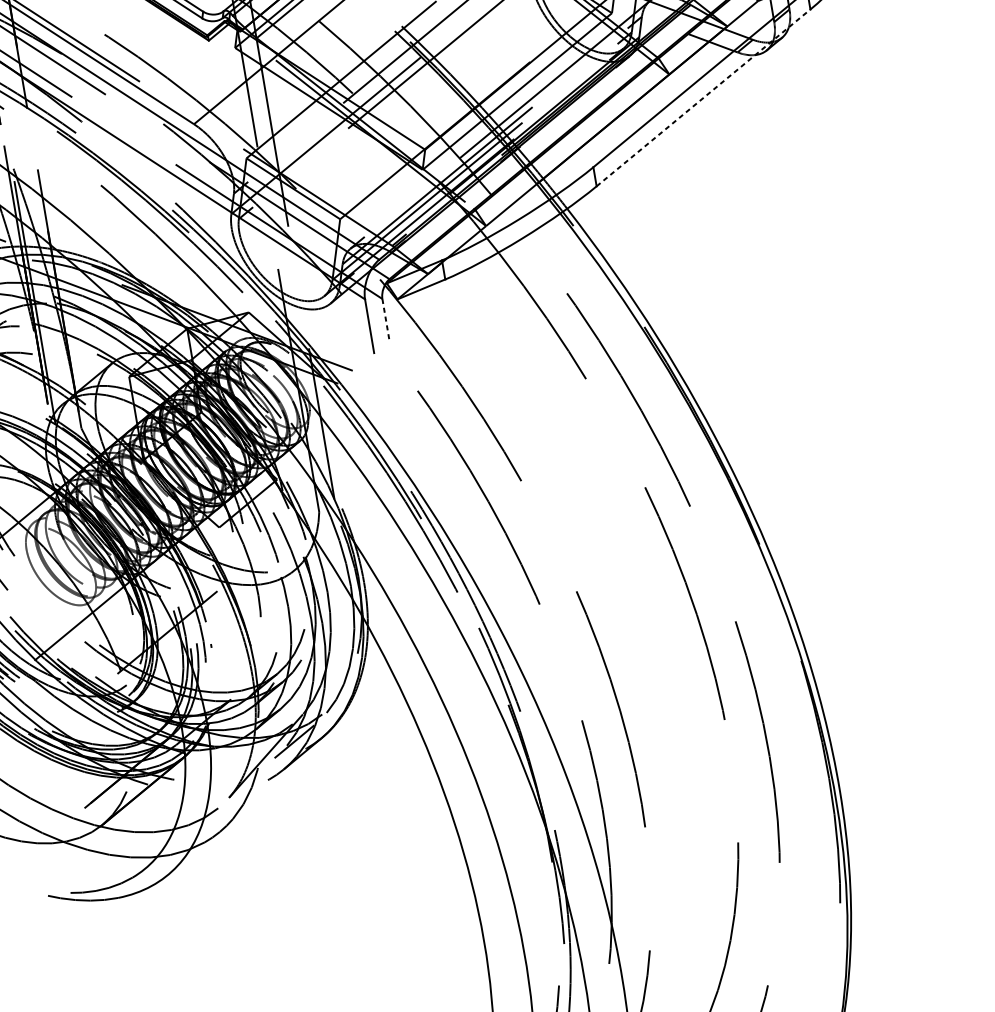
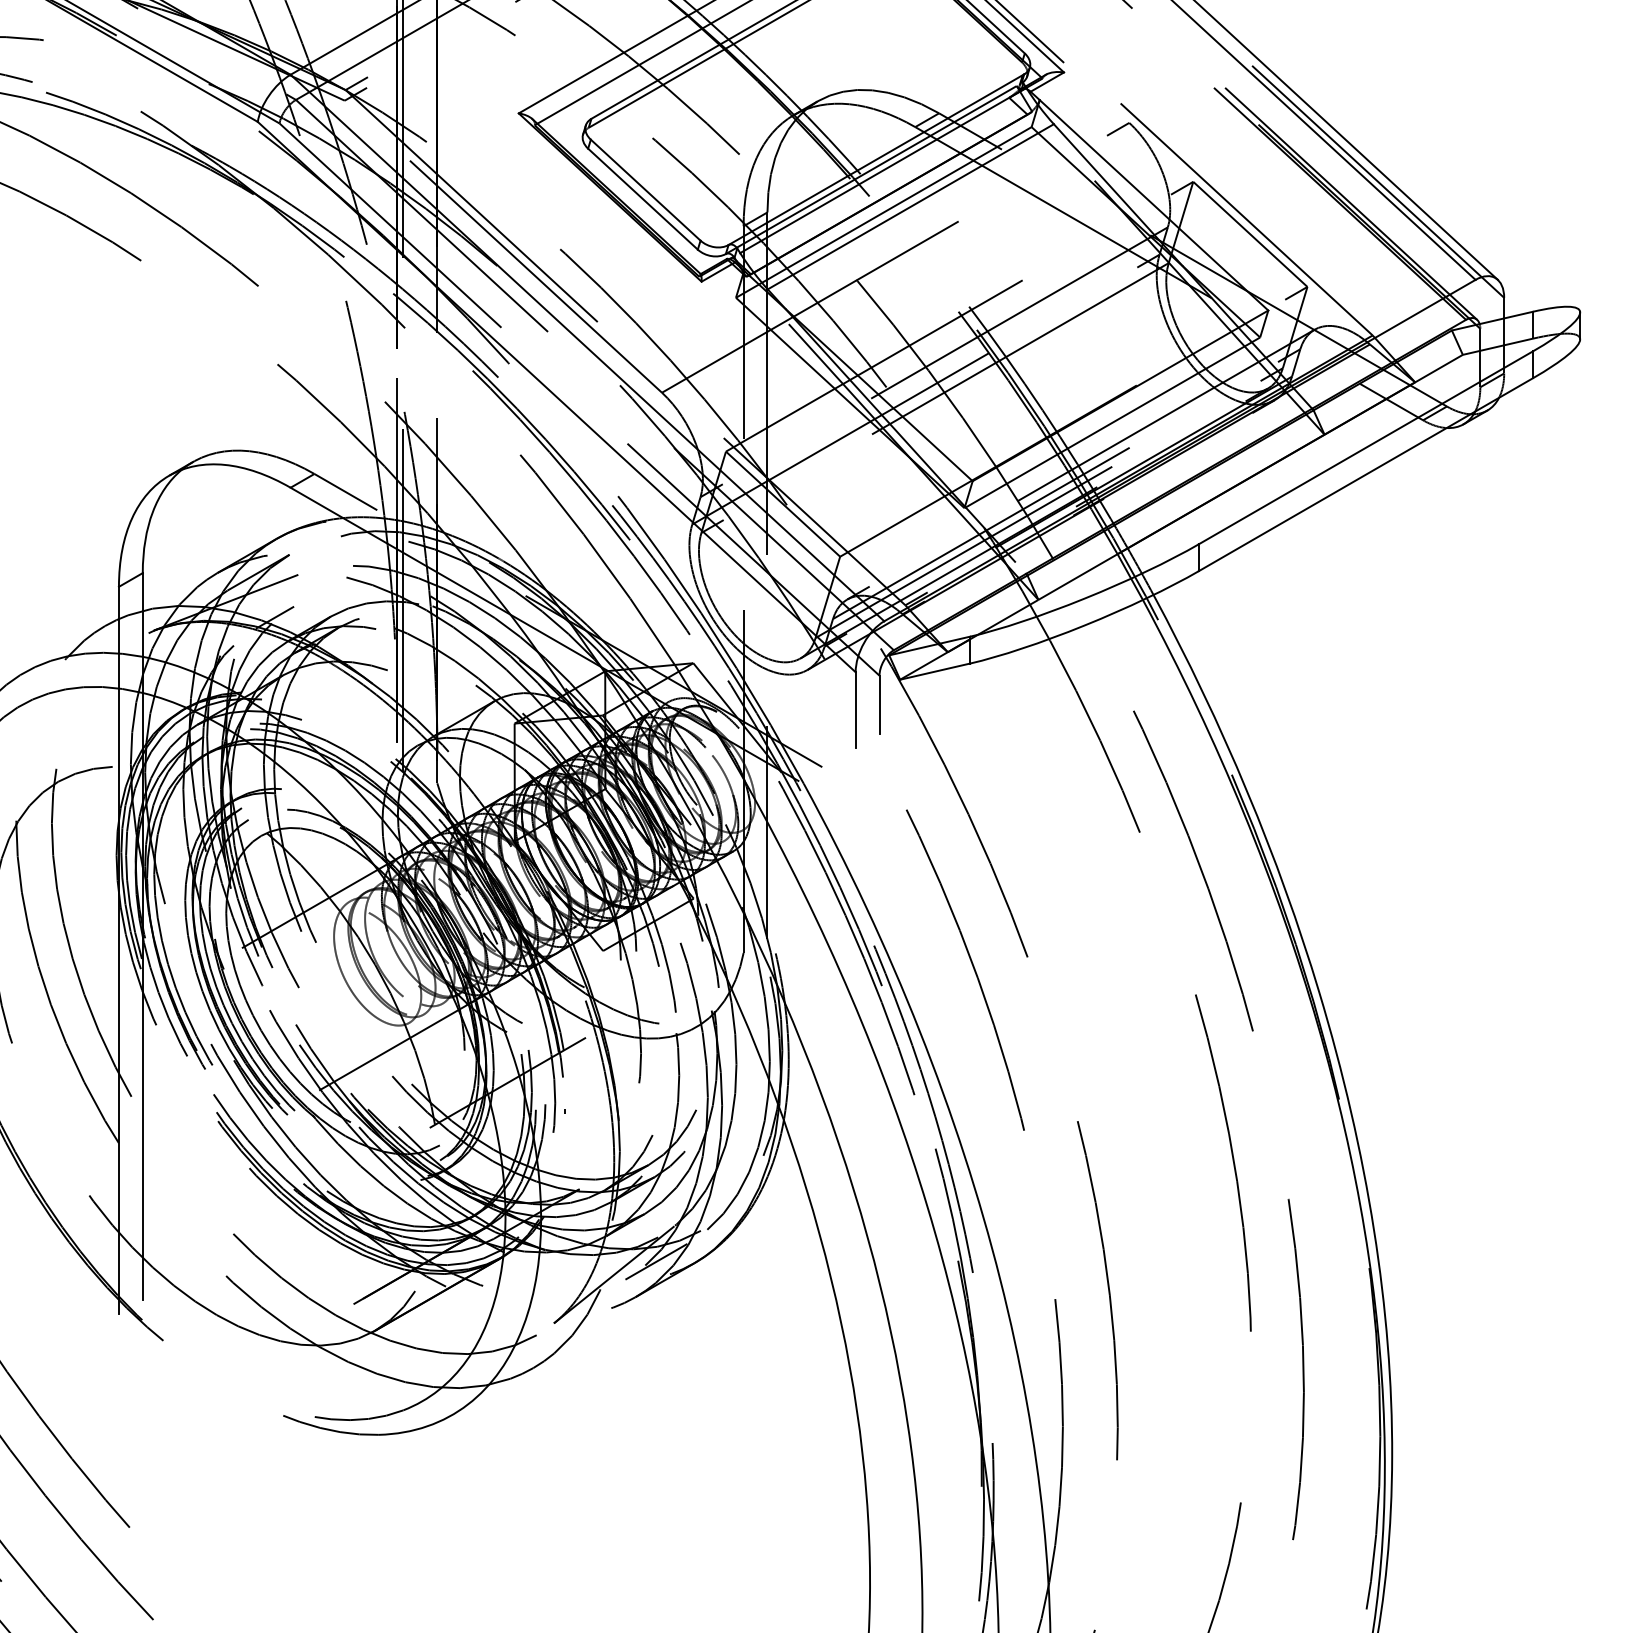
line: (703, 97) -> (1365, 474), dashed -> solid
line: (385, 320) -> (879, 705), dashed -> solid

